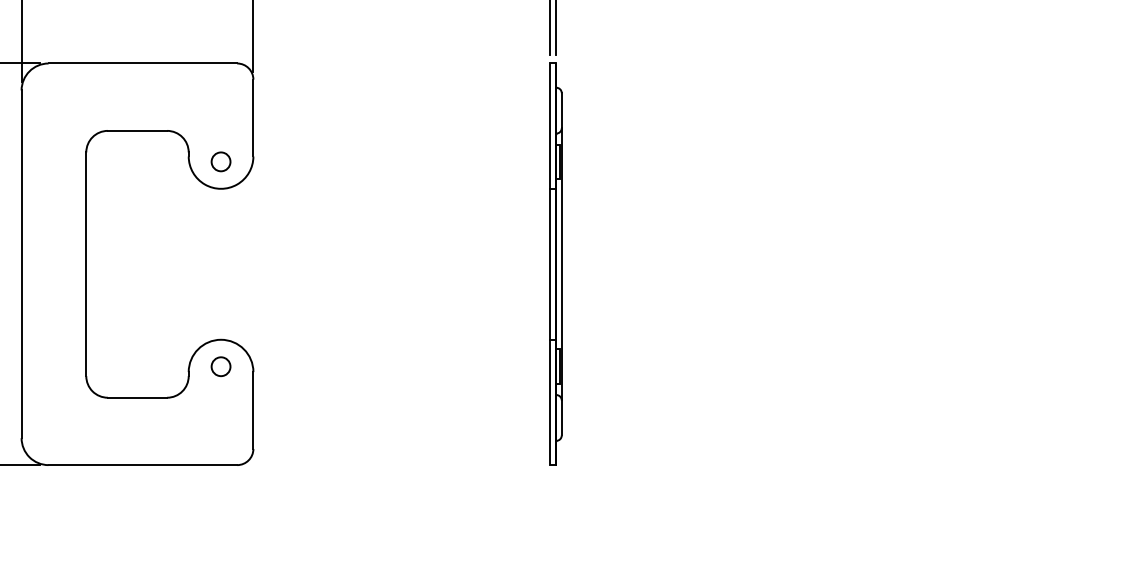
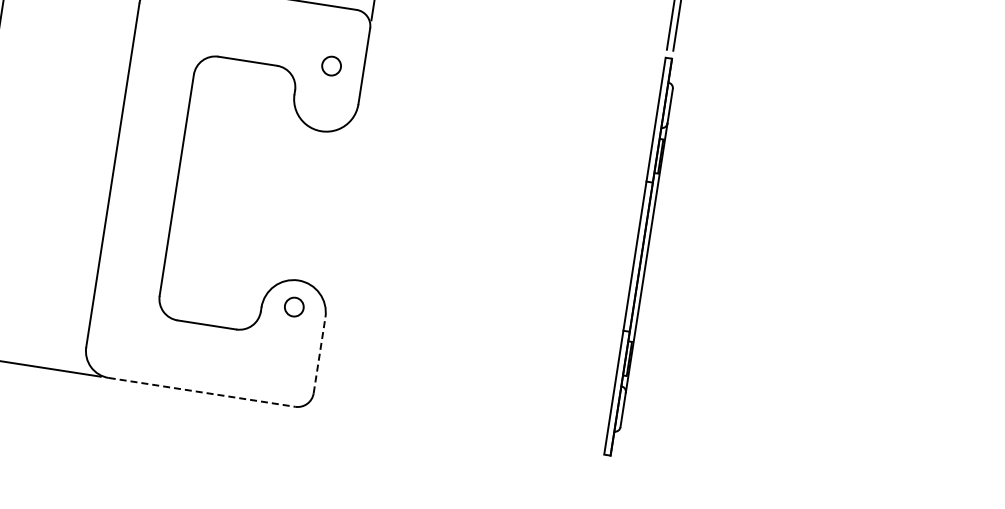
circle: (220, 161) -> (331, 65), moved
line: (253, 410) -> (319, 355), solid -> dashed
line: (143, 465) -> (202, 392), solid -> dashed

